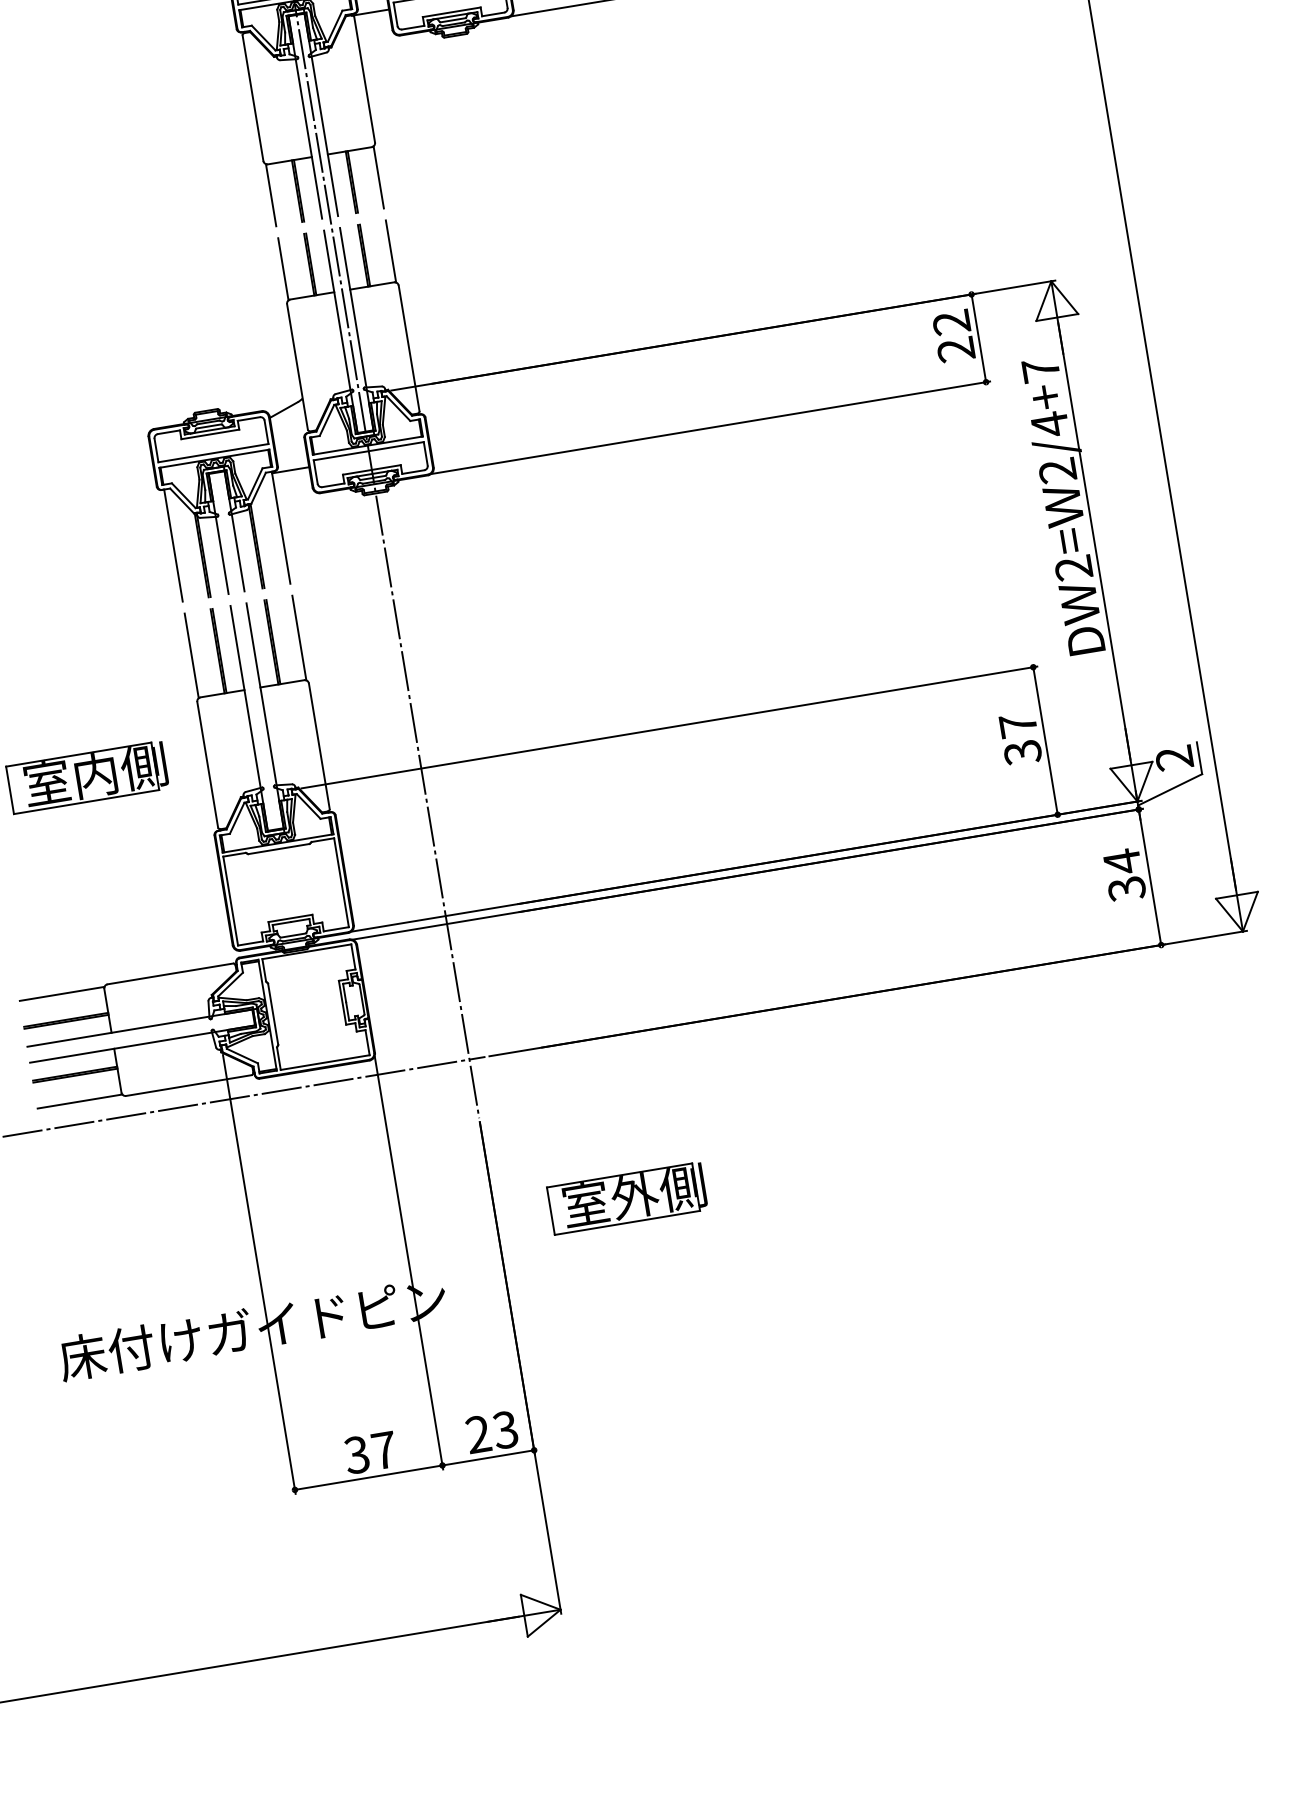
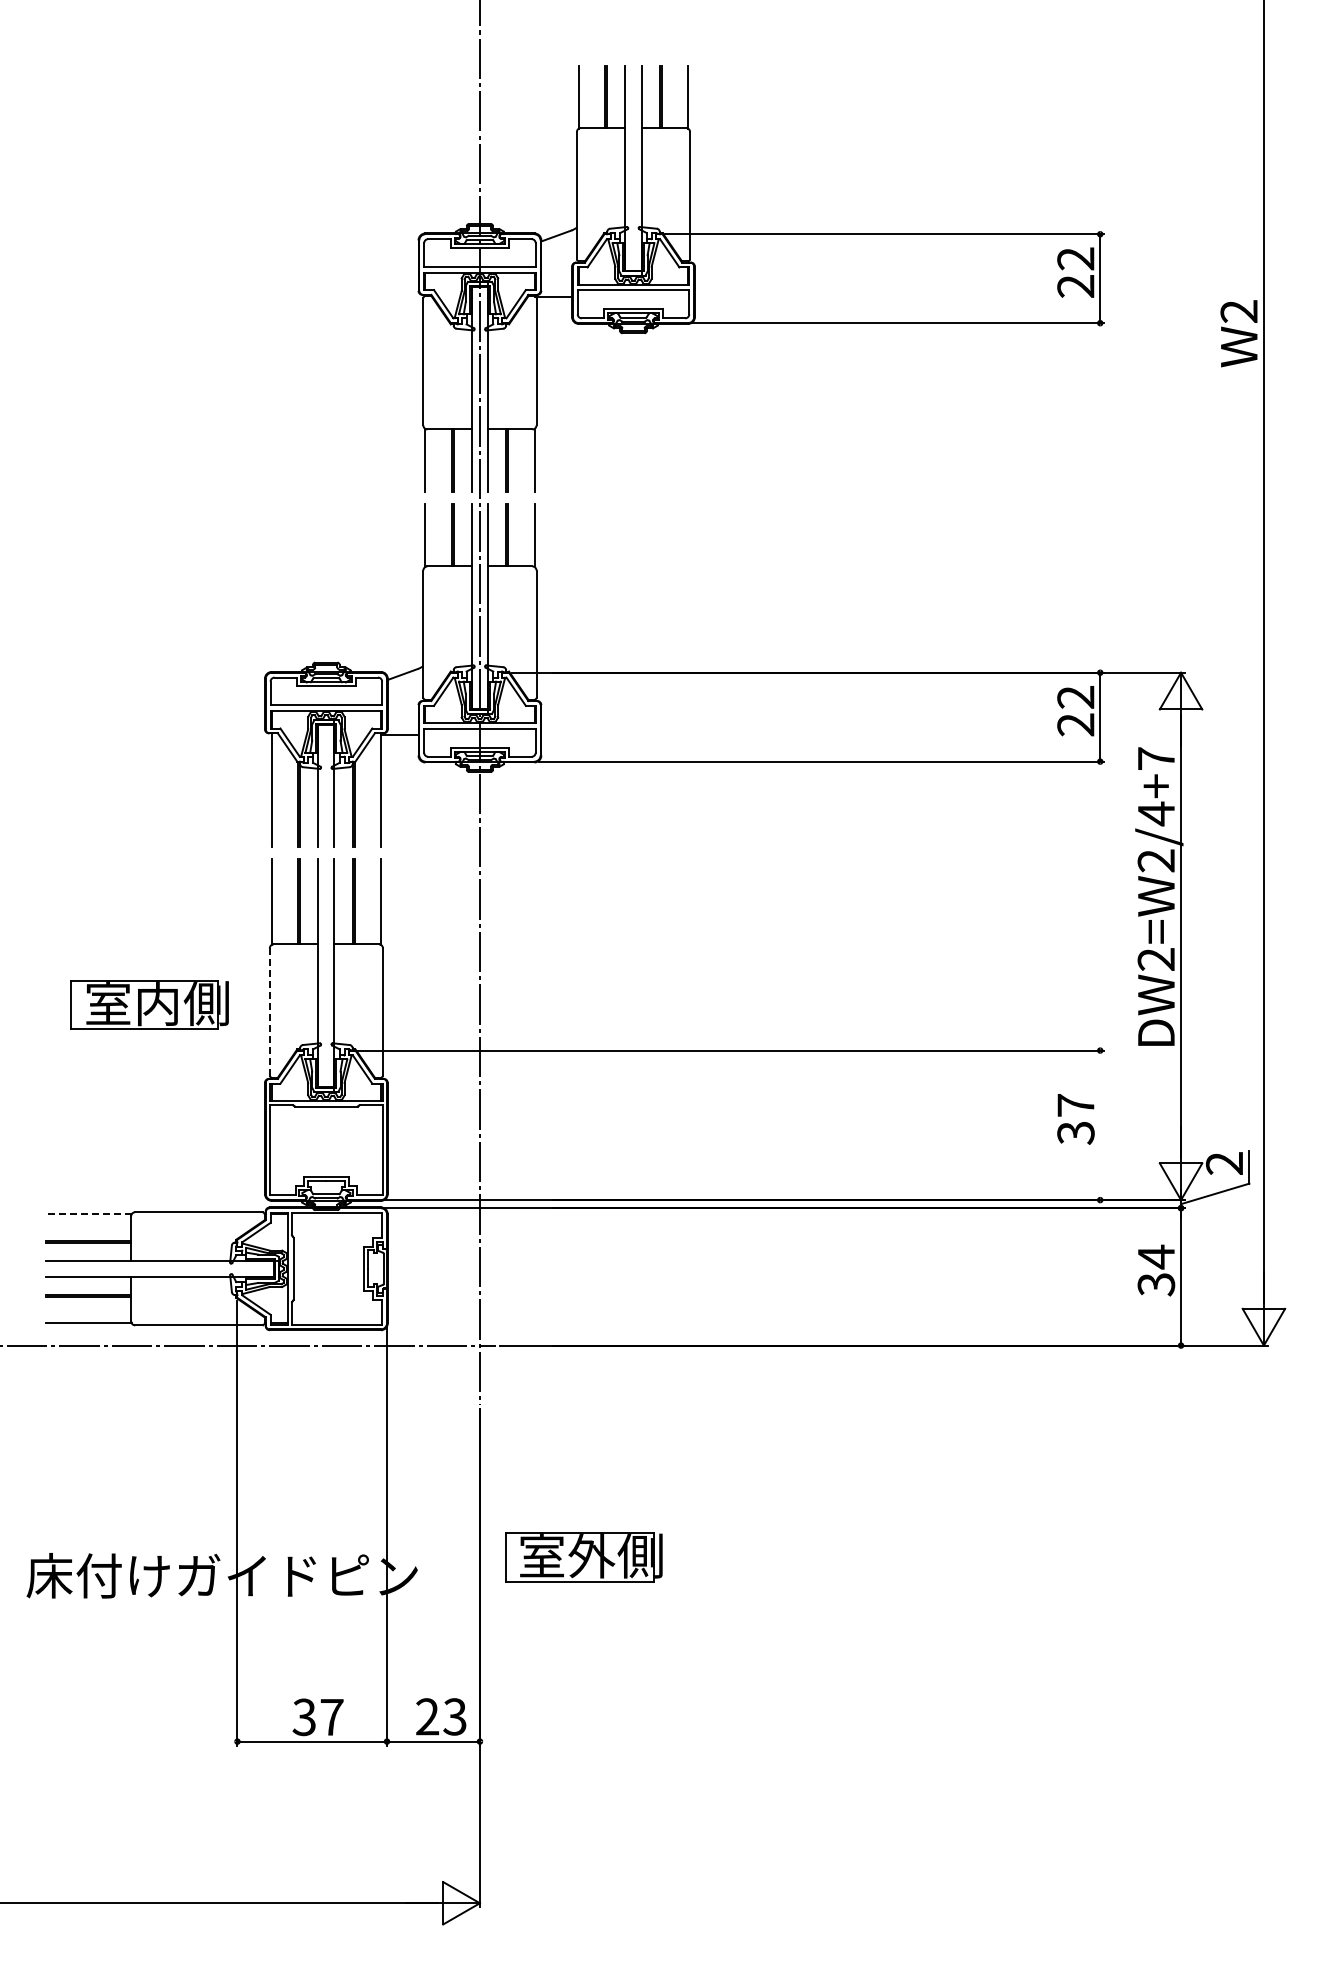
line: (1045, 741) -> (1100, 1125), removed
line: (207, 765) -> (269, 1012), solid -> dashed
line: (61, 994) -> (88, 1214), solid -> dashed
part: (626, 1198) -> (583, 1557), moved

